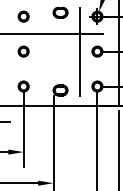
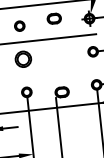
part: (23, 51) -> (23, 59), size x1.6
line: (79, 51) -> (76, 53), removed

